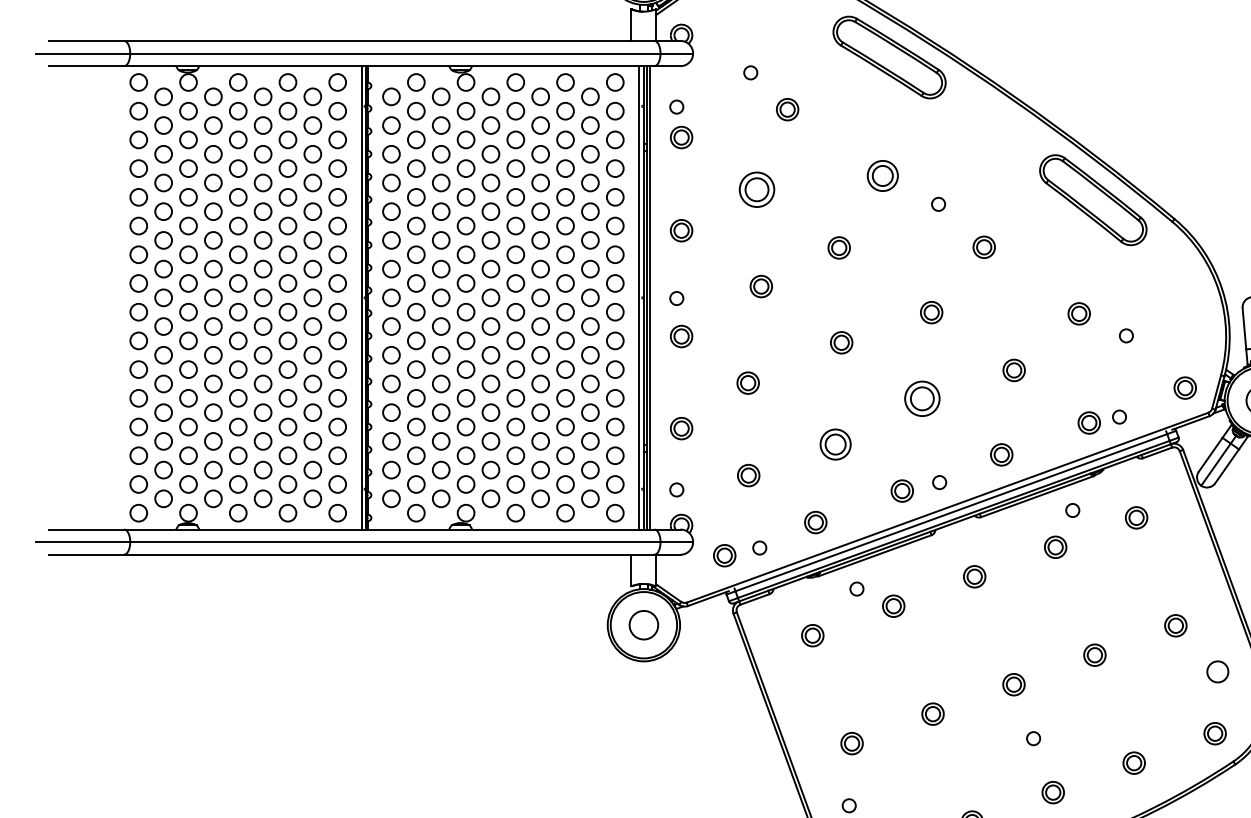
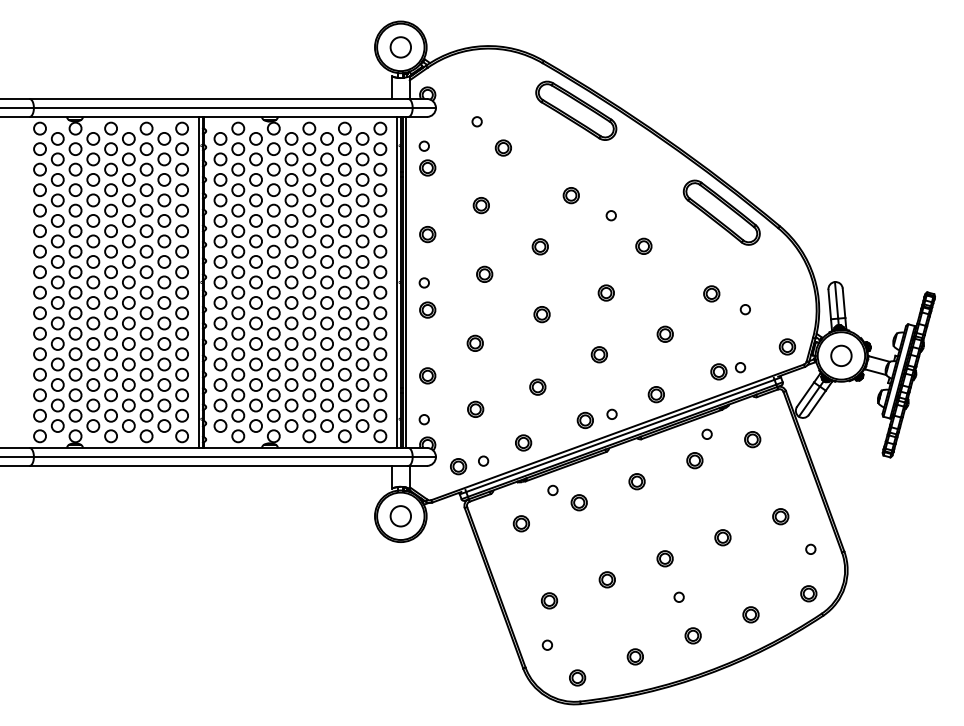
part: (881, 176) -> (570, 195), size x0.71
part: (755, 190) -> (480, 205), size x0.62
part: (920, 398) -> (598, 354), size x0.62
part: (835, 443) -> (537, 386), size x0.71
circle: (1217, 670) -> (810, 548), size x0.62

